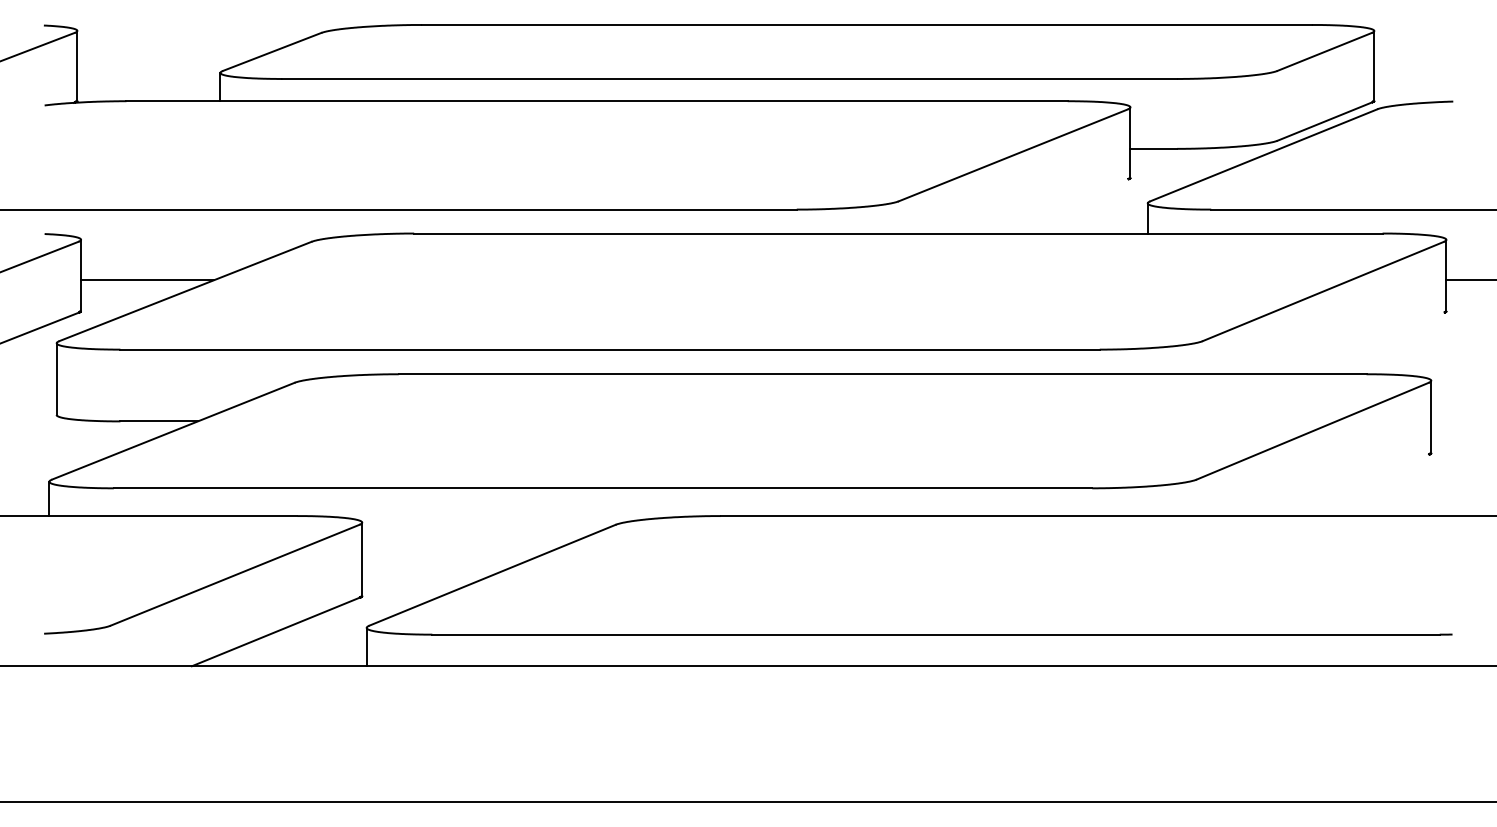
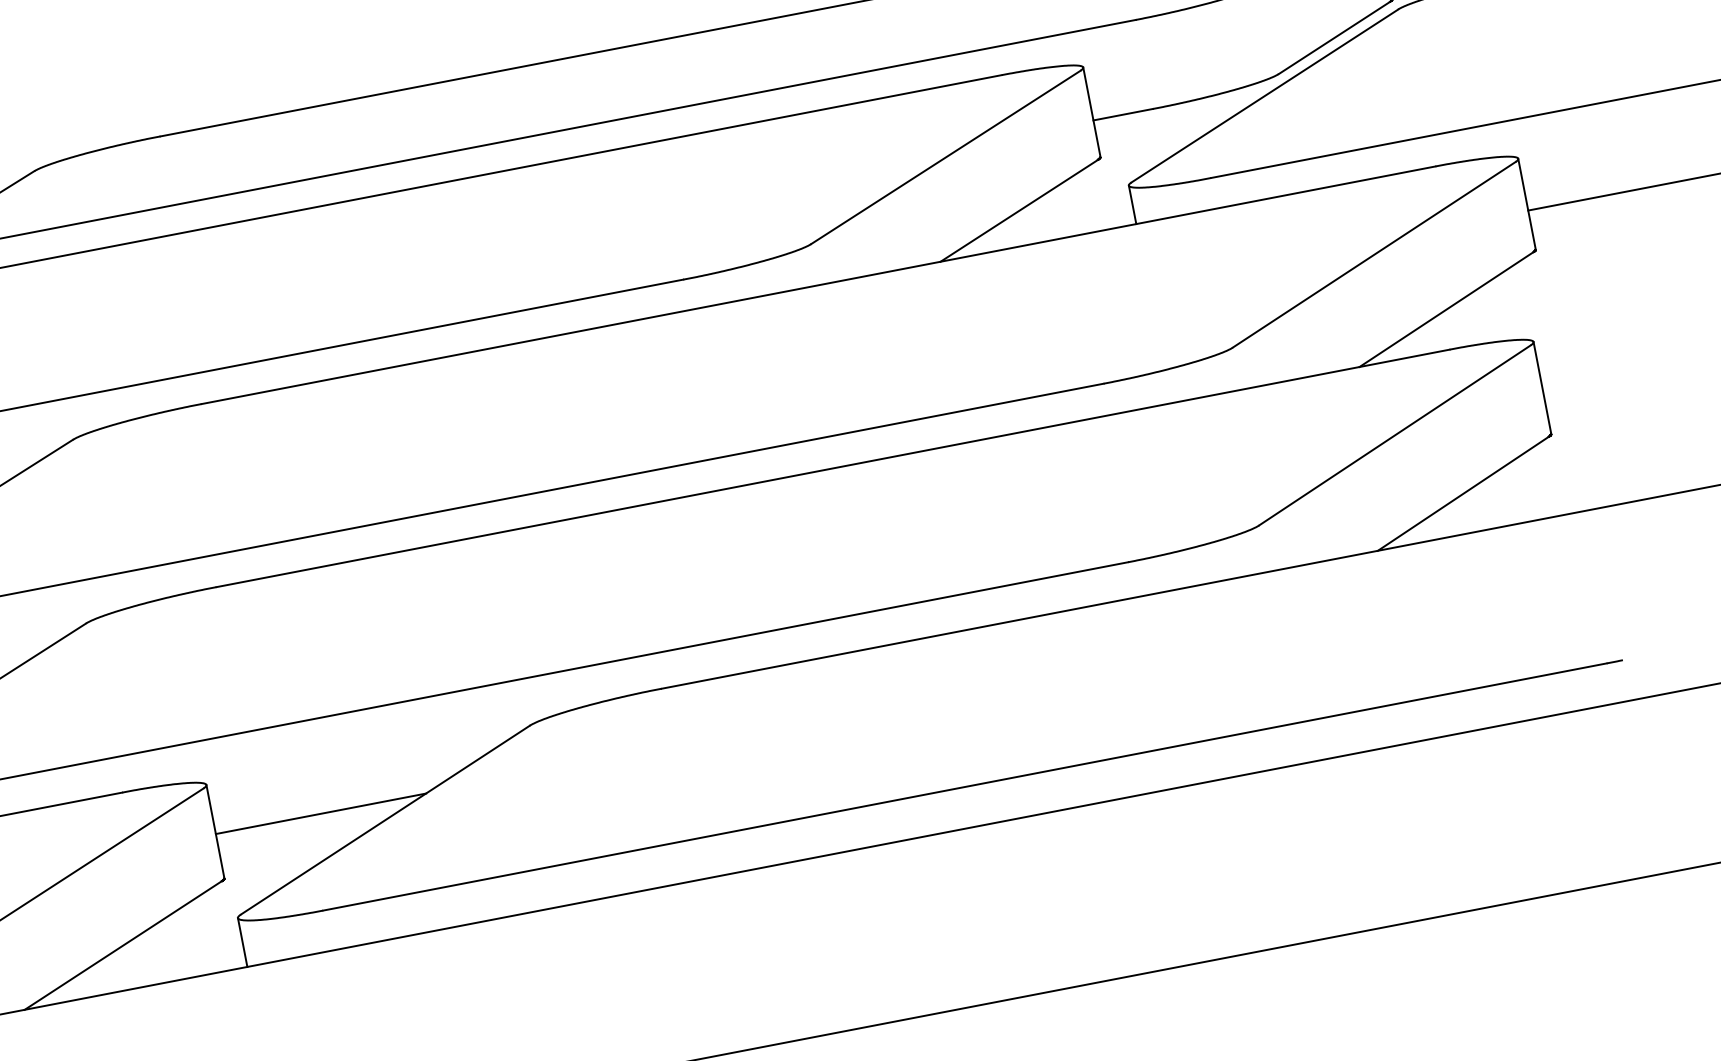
line: (1060, 206) -> (1018, 211), added
line: (1369, 343) -> (1445, 309), added
line: (1355, 485) -> (1462, 494), added
line: (444, 561) -> (320, 814), added

